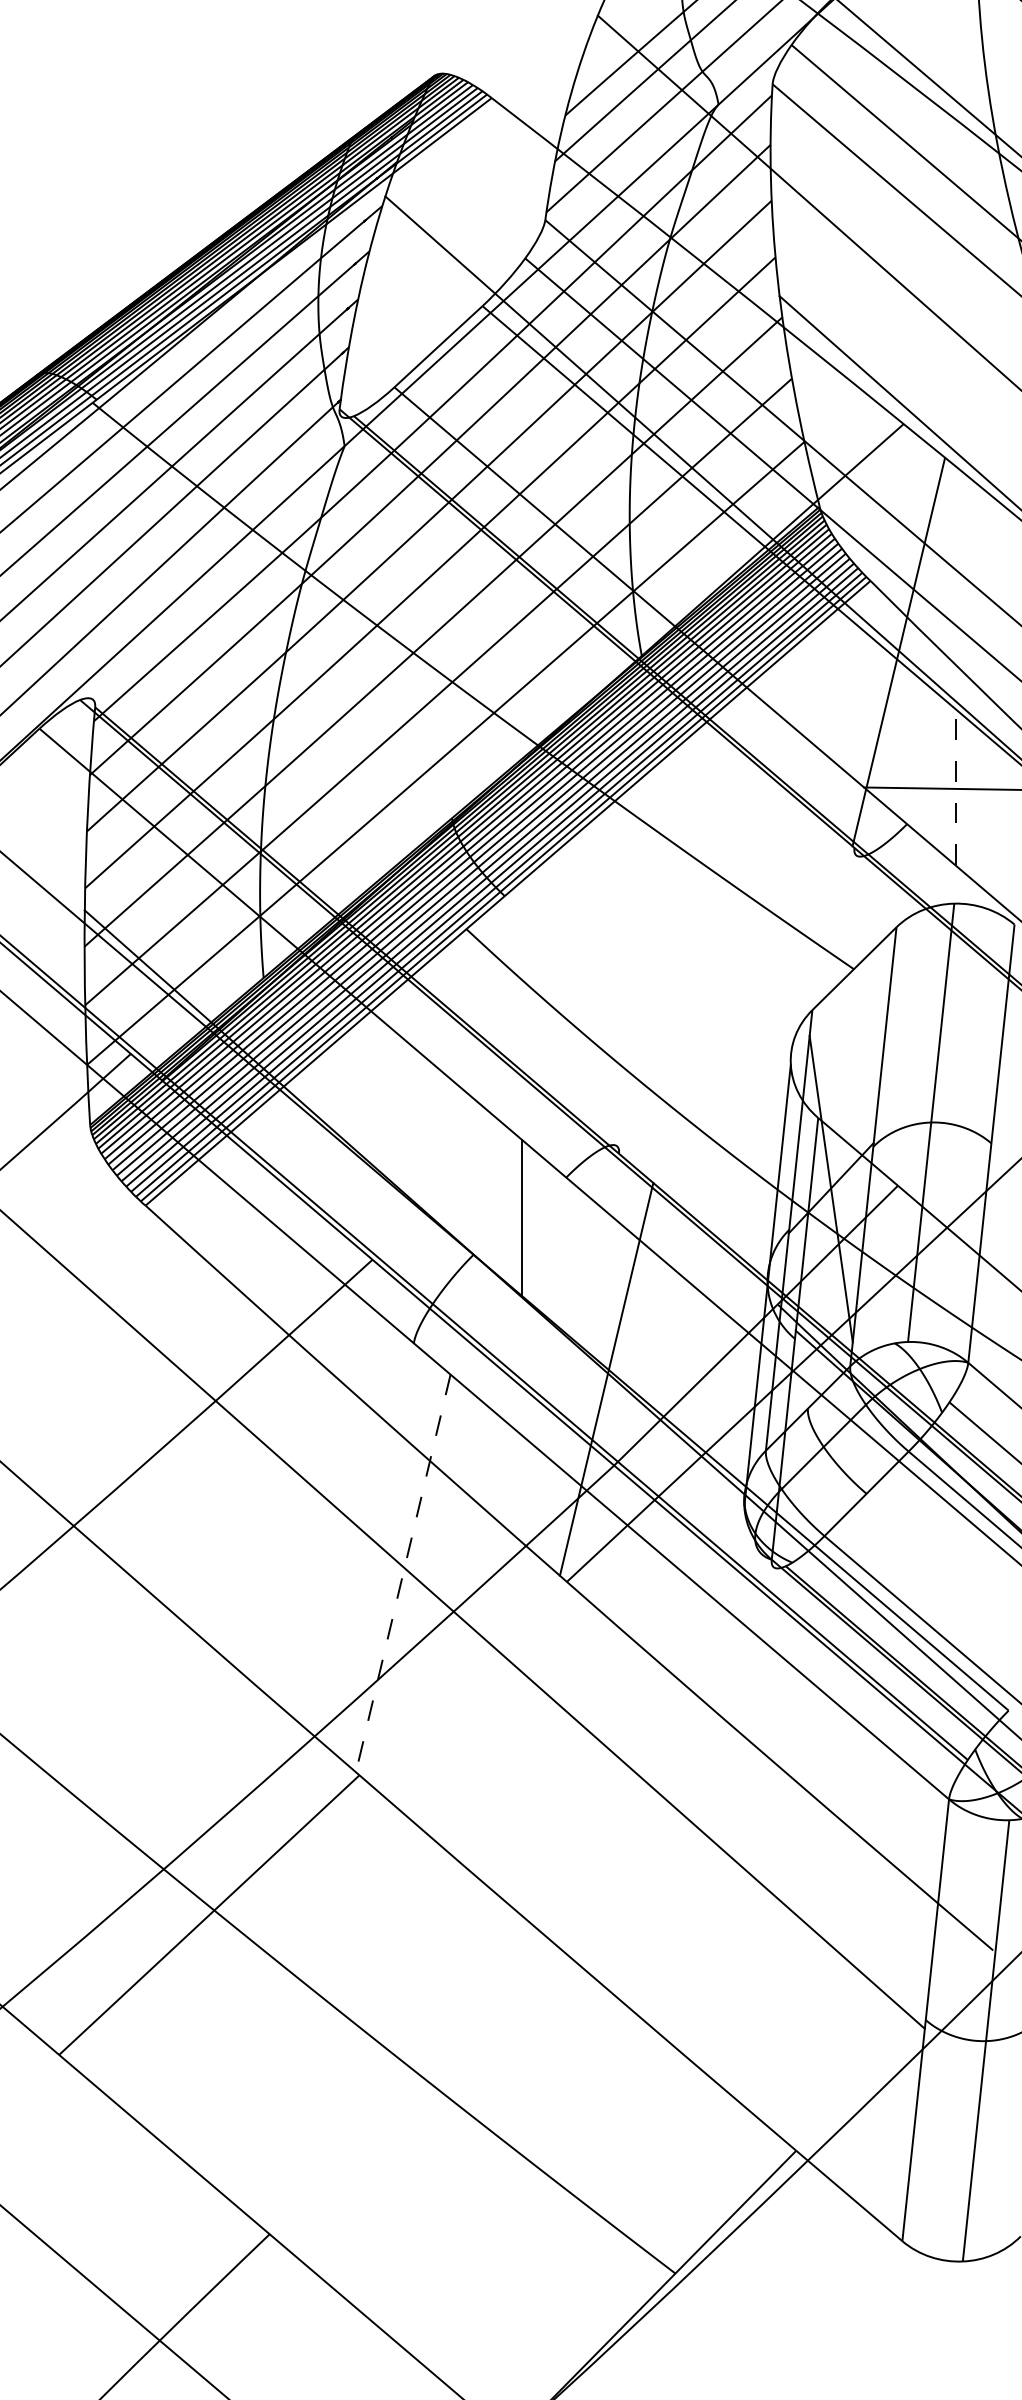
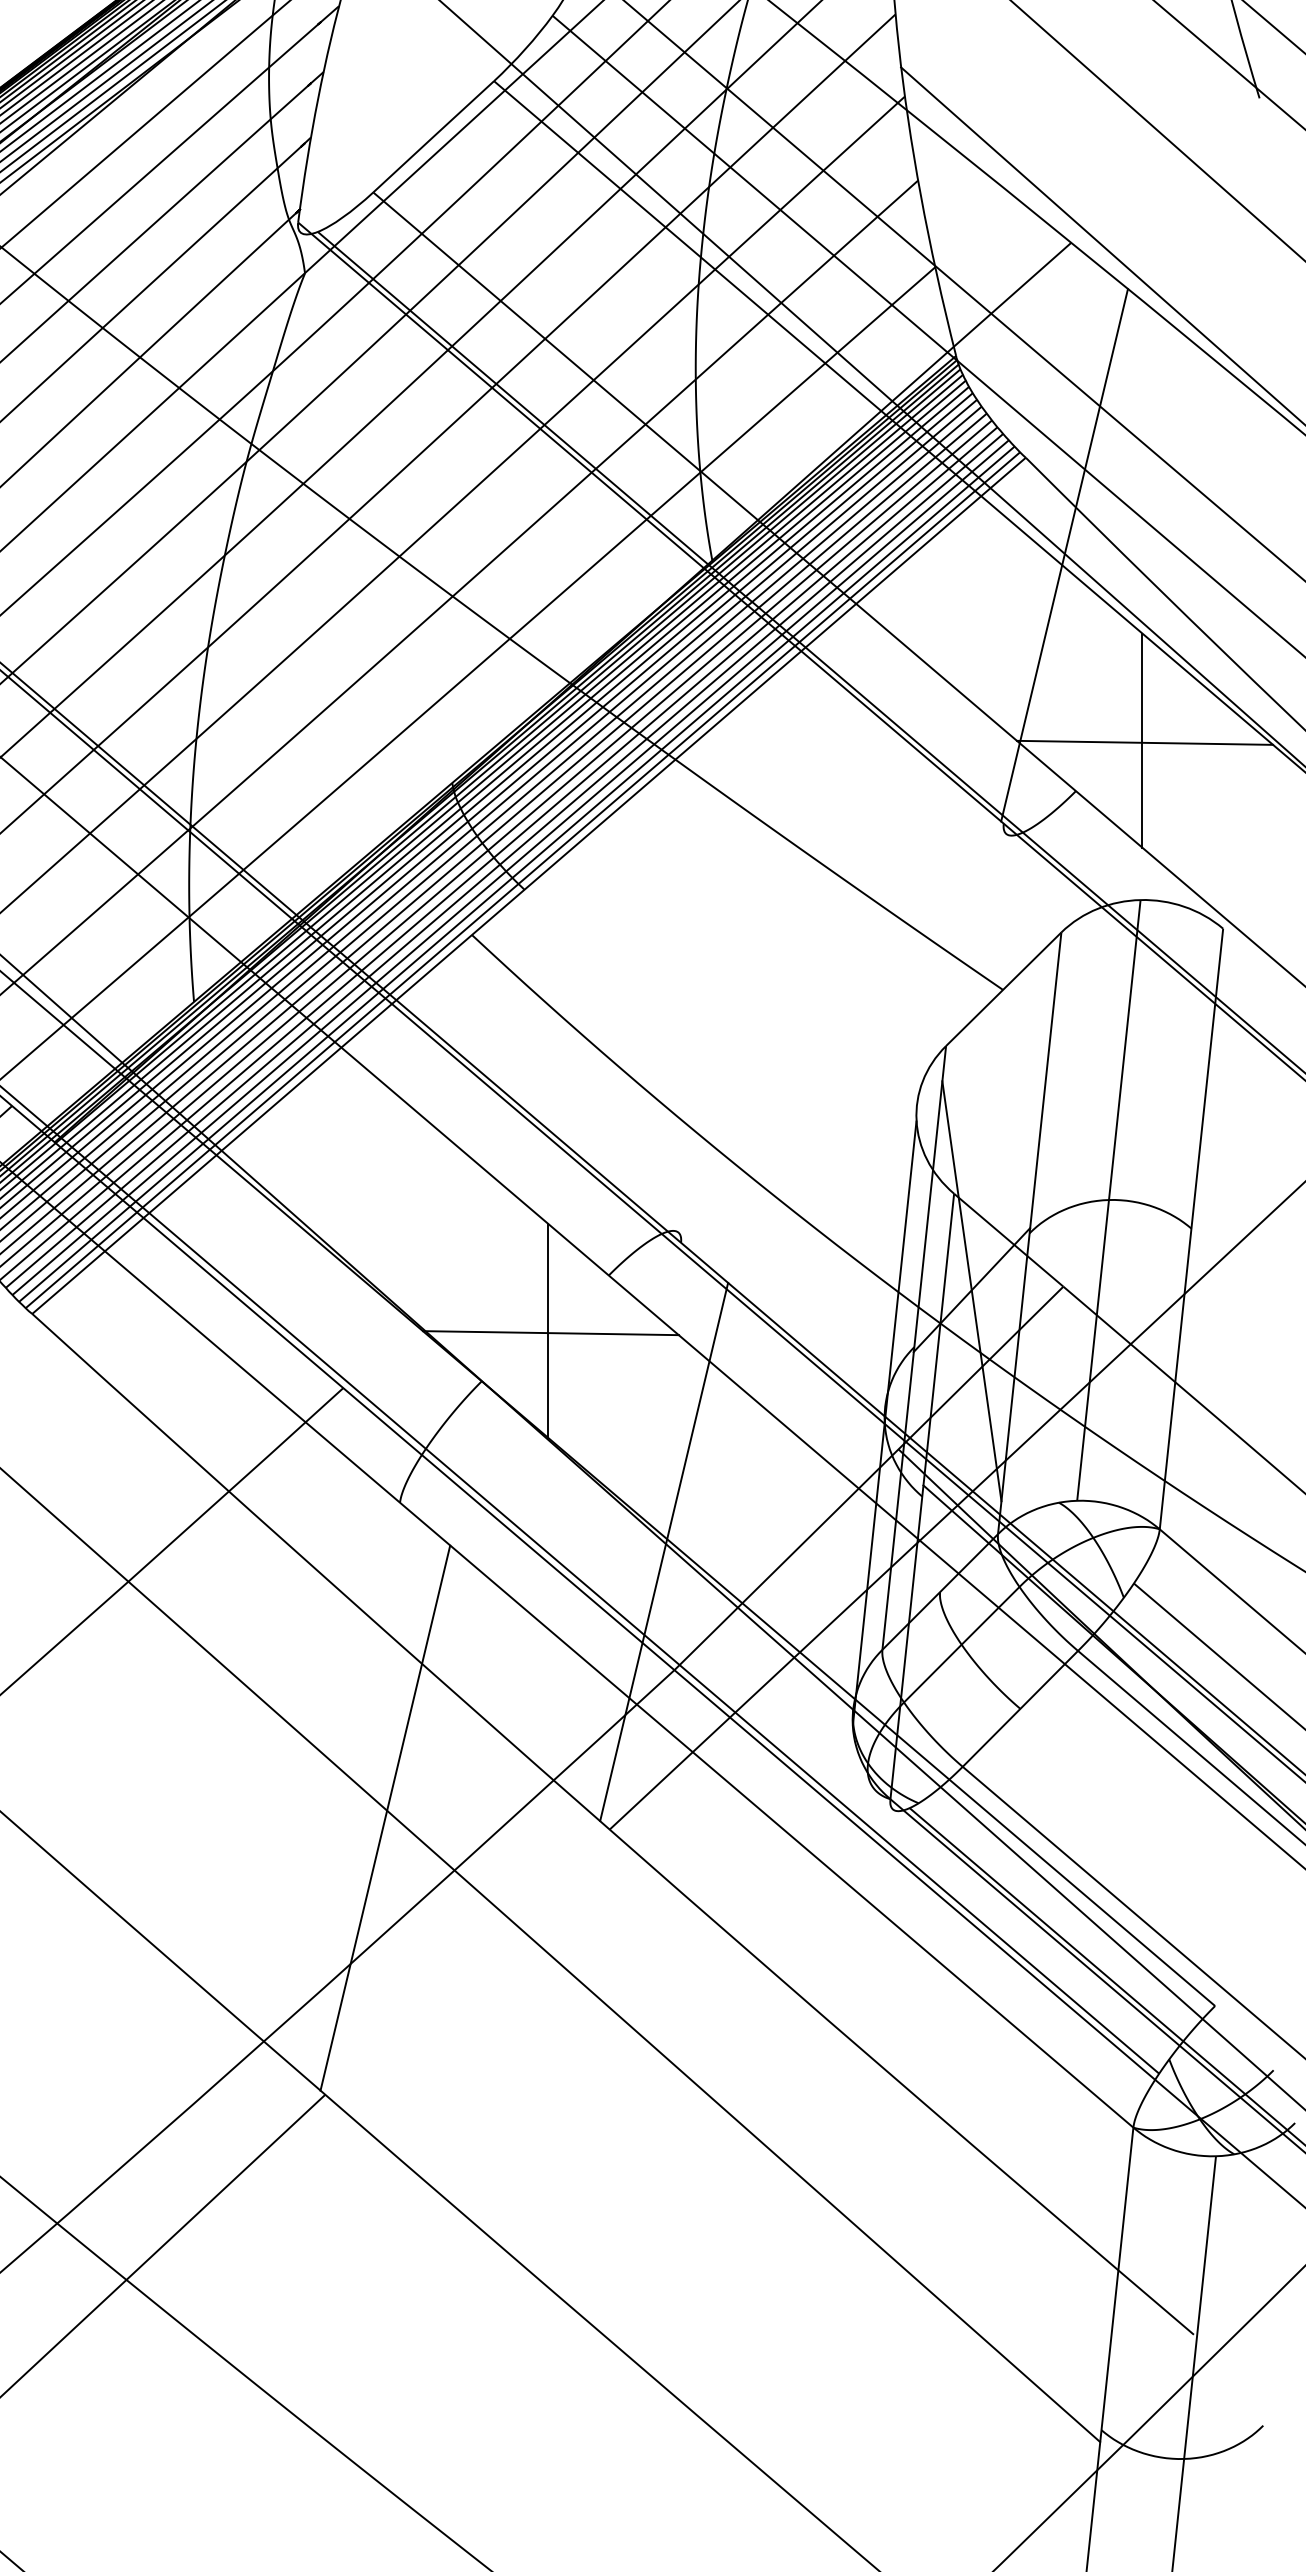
line: (955, 786) -> (1142, 739), dashed -> solid
line: (523, 1219) -> (550, 1332), added
line: (403, 1574) -> (385, 1819), dashed -> solid

